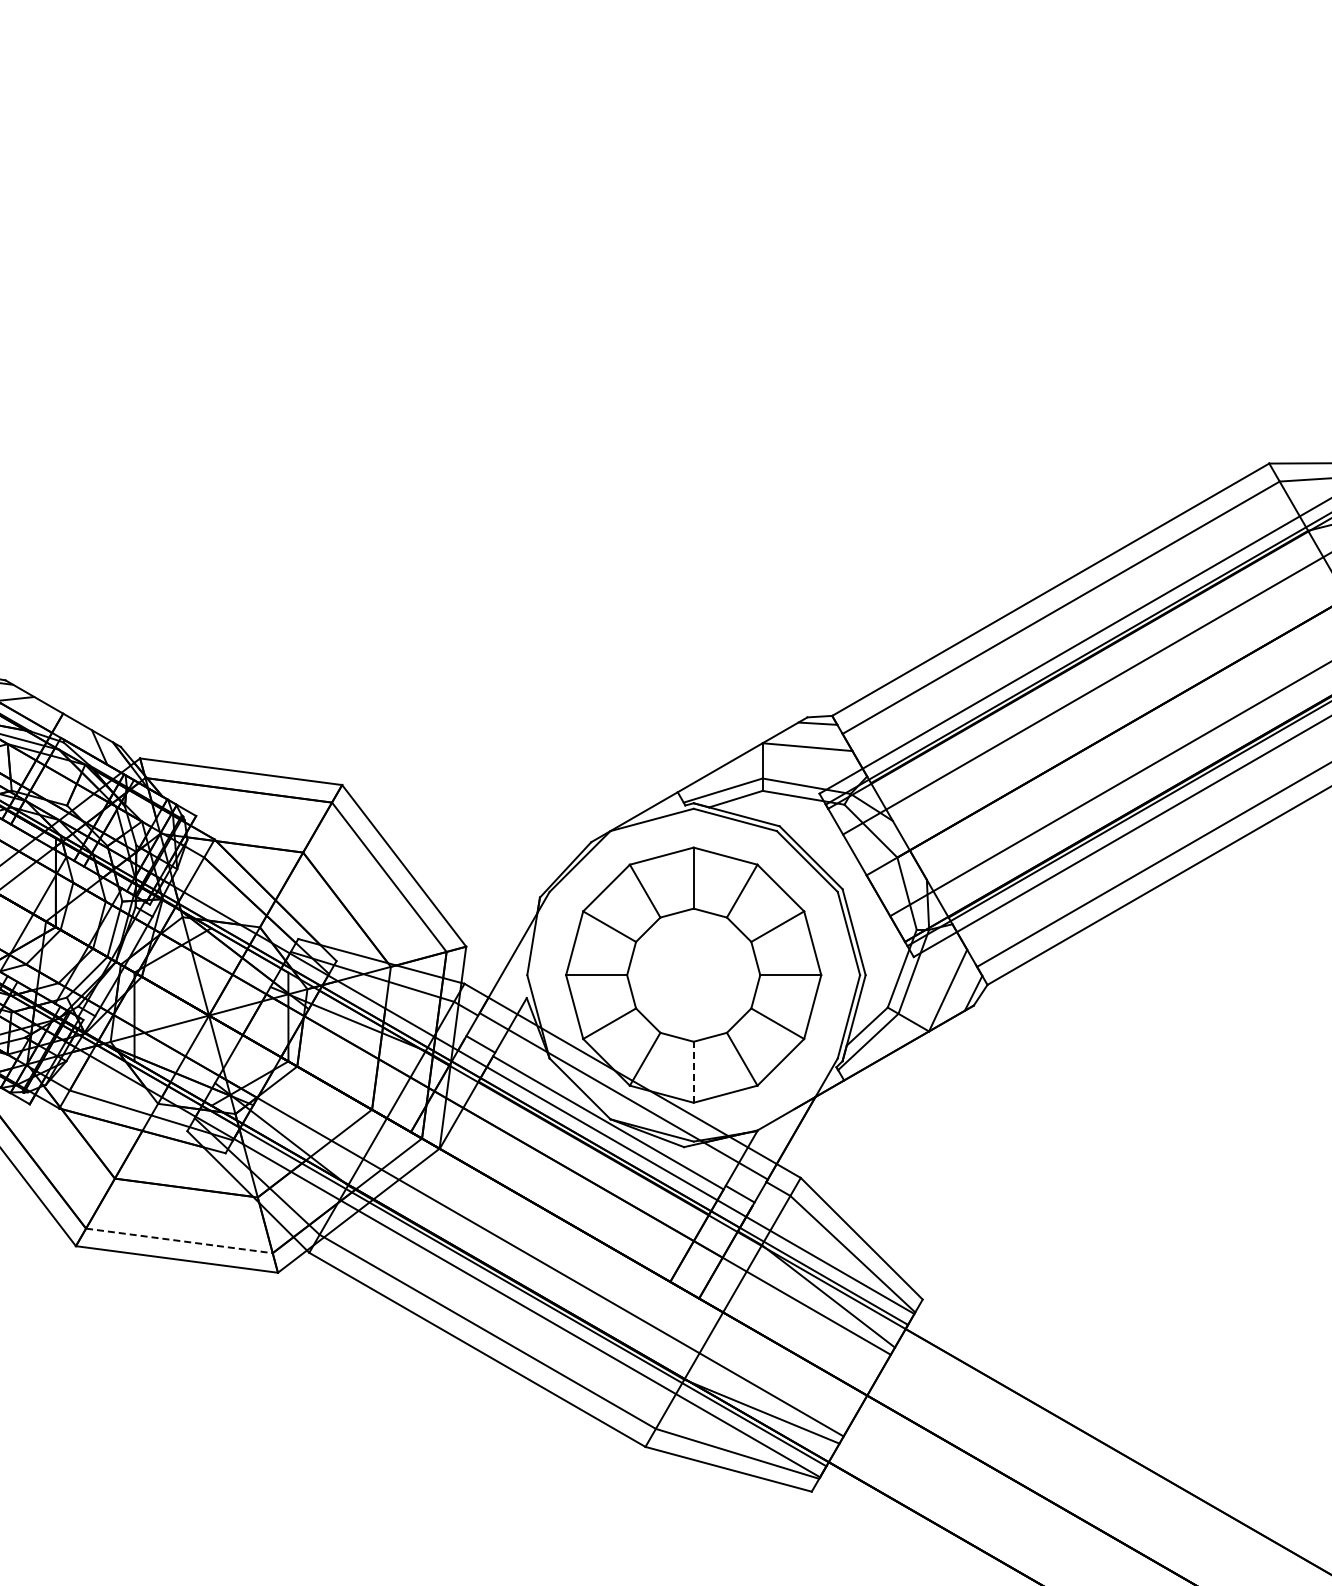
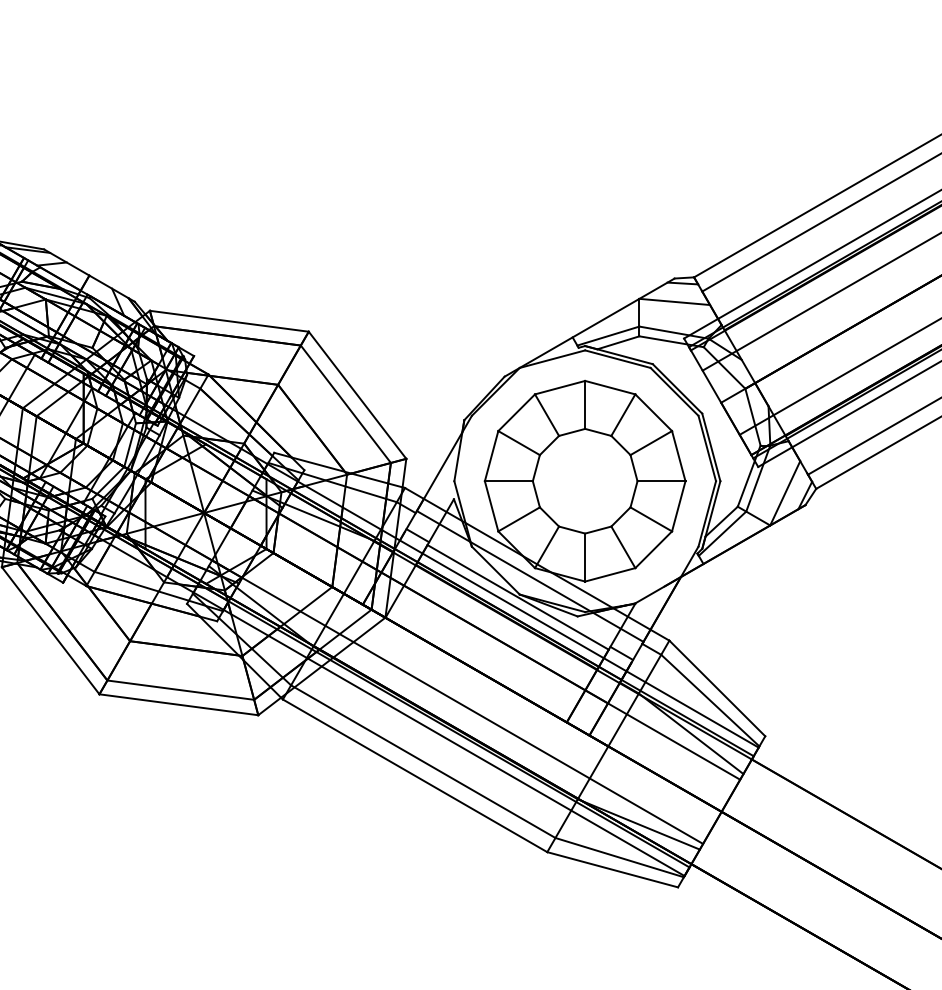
line: (693, 1072) -> (585, 557), dashed -> solid
line: (179, 1240) -> (180, 689), dashed -> solid

